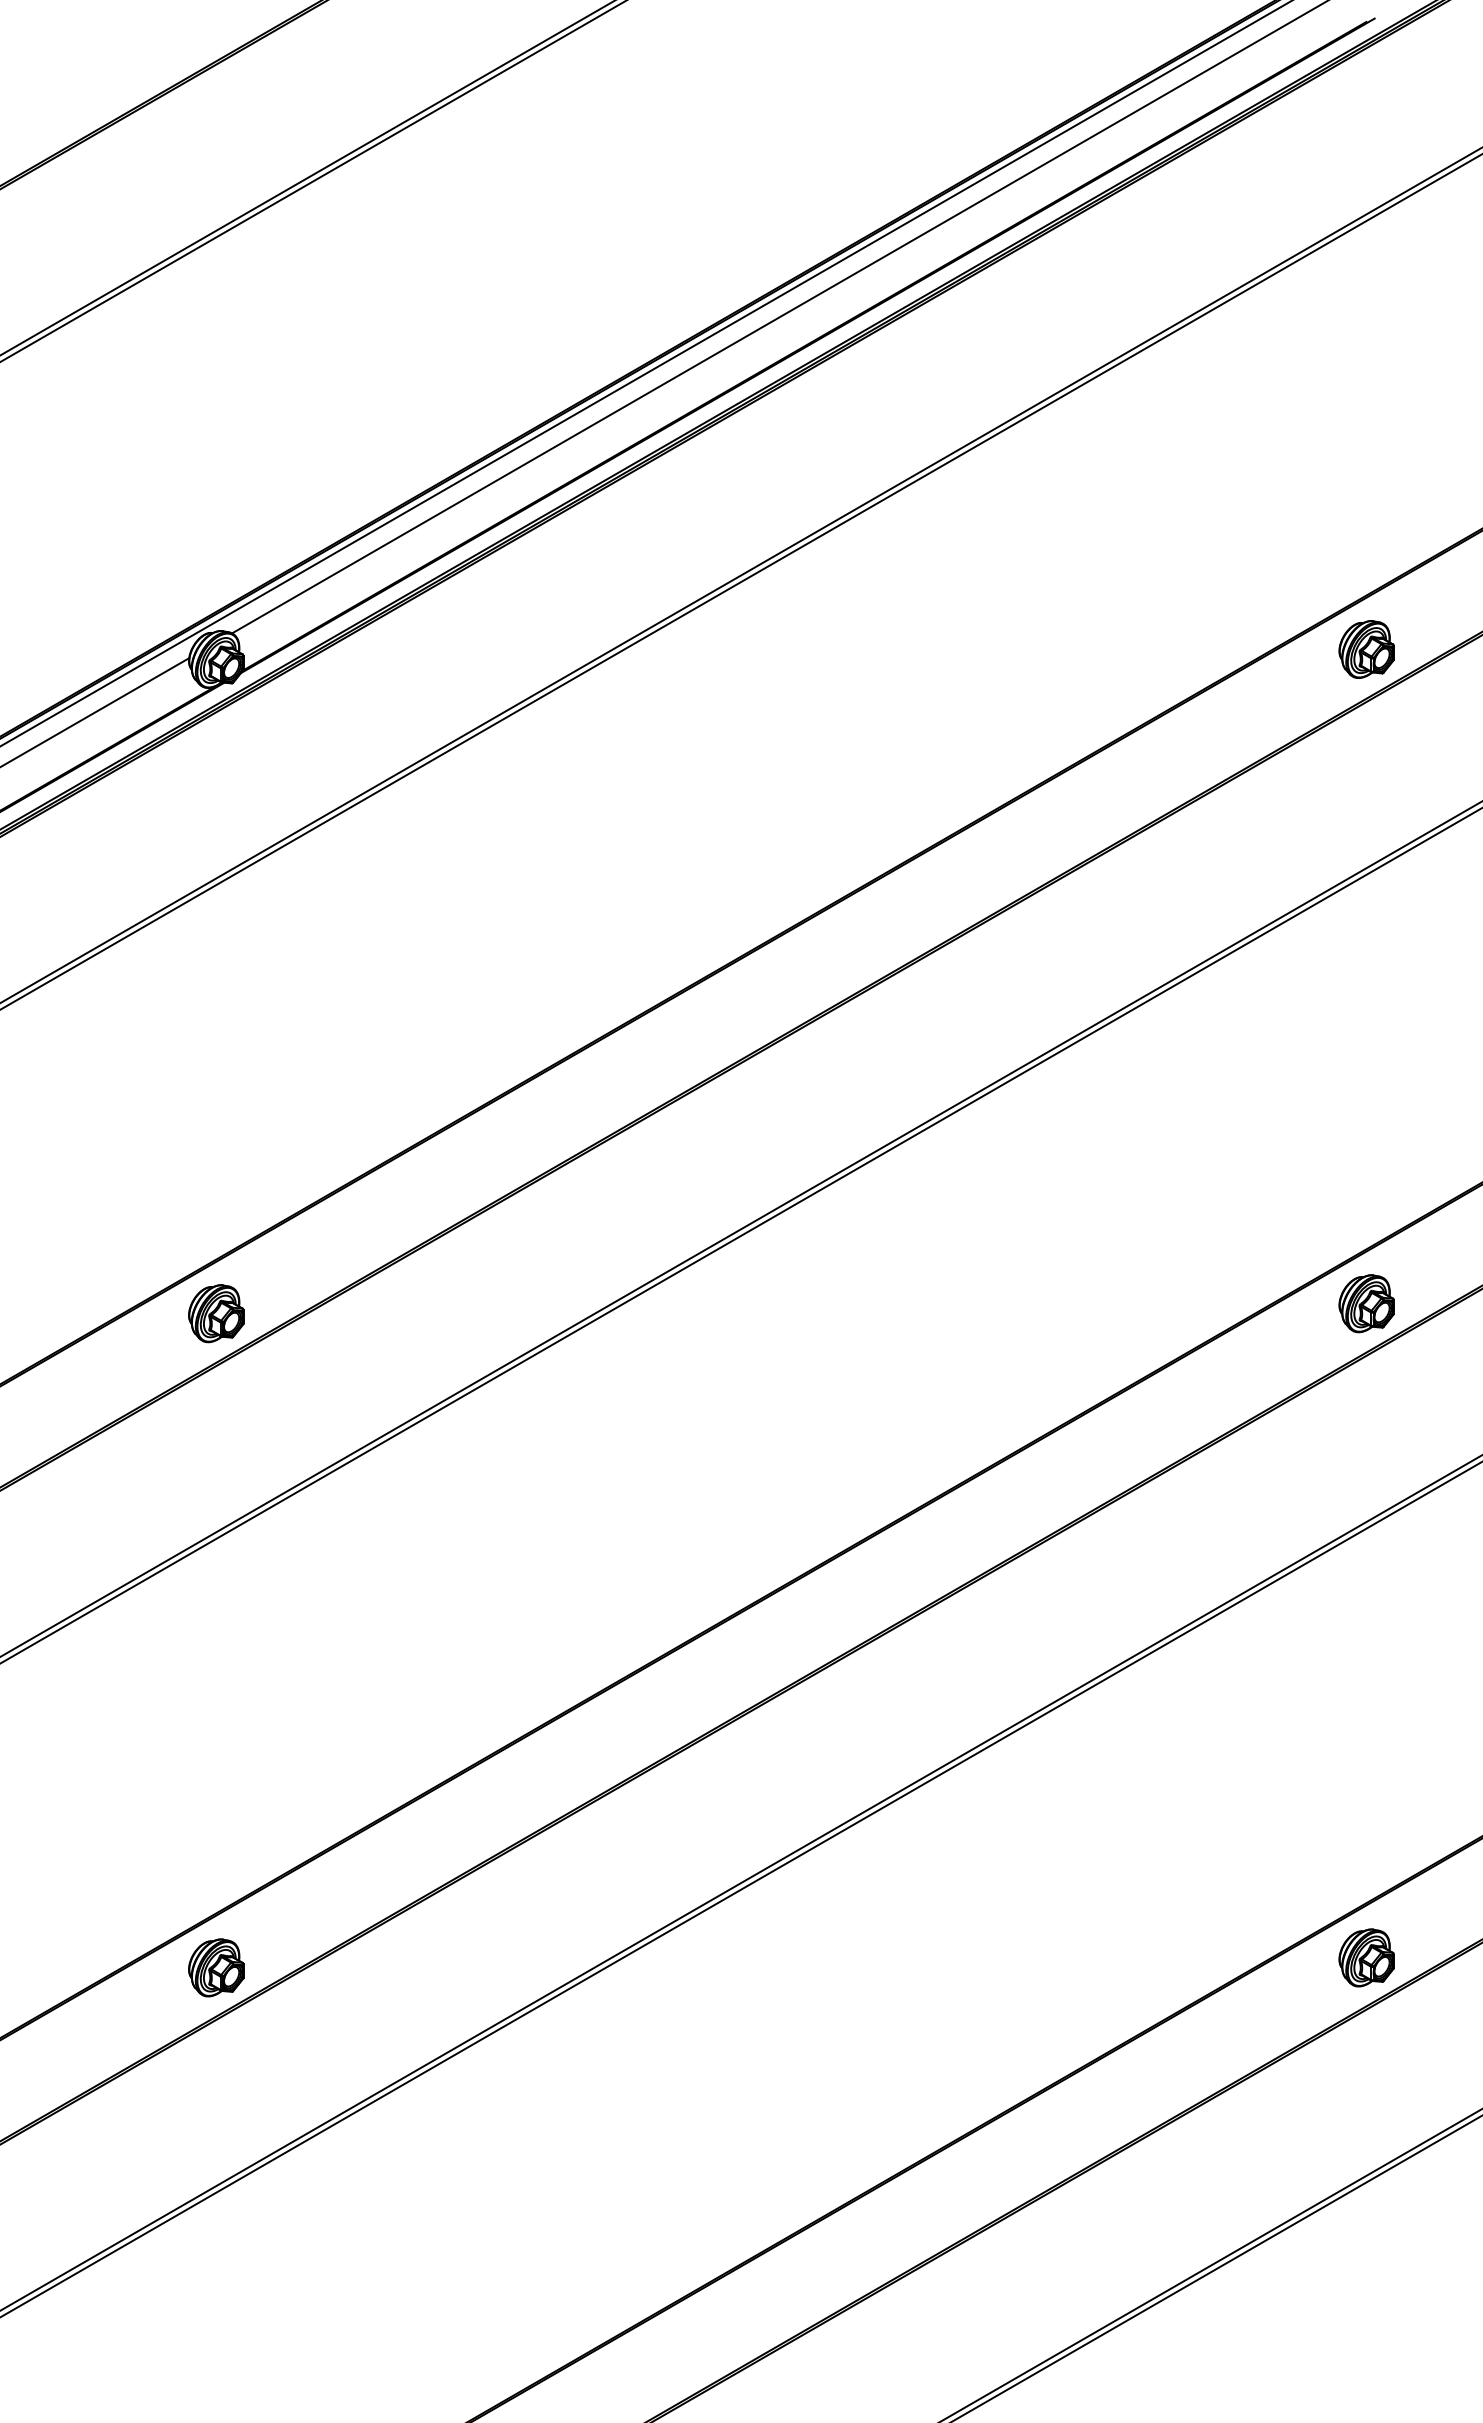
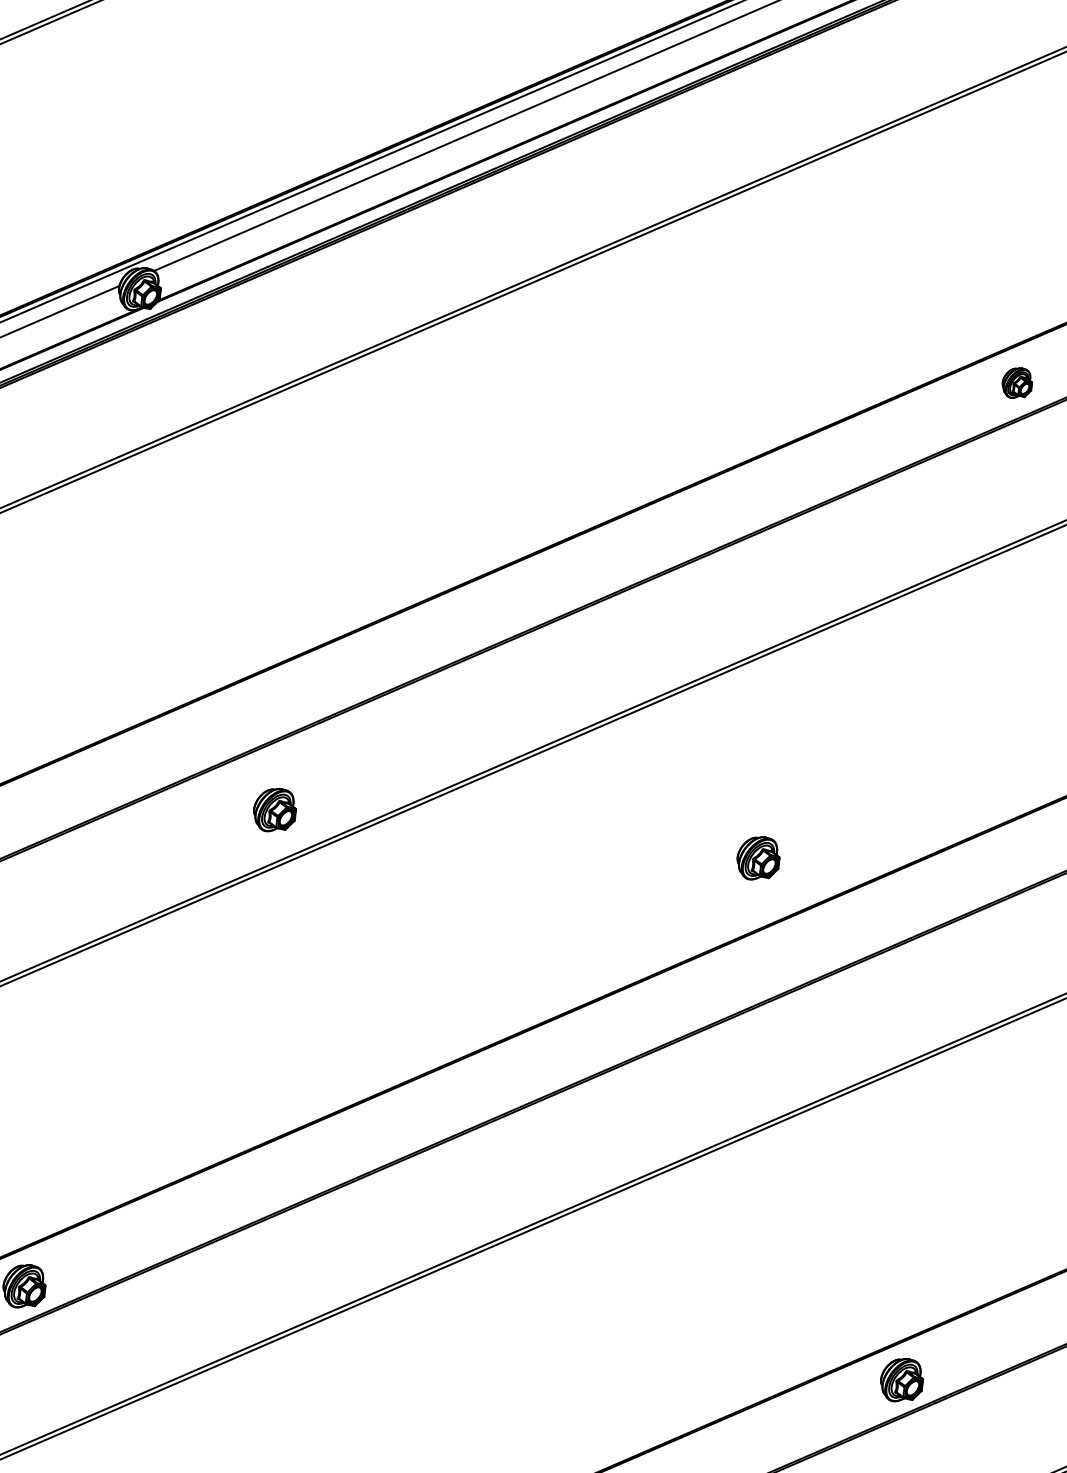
part: (1366, 649) -> (1017, 383), size x0.7
part: (1366, 1303) -> (758, 858), moved
part: (216, 1313) -> (275, 810), moved

